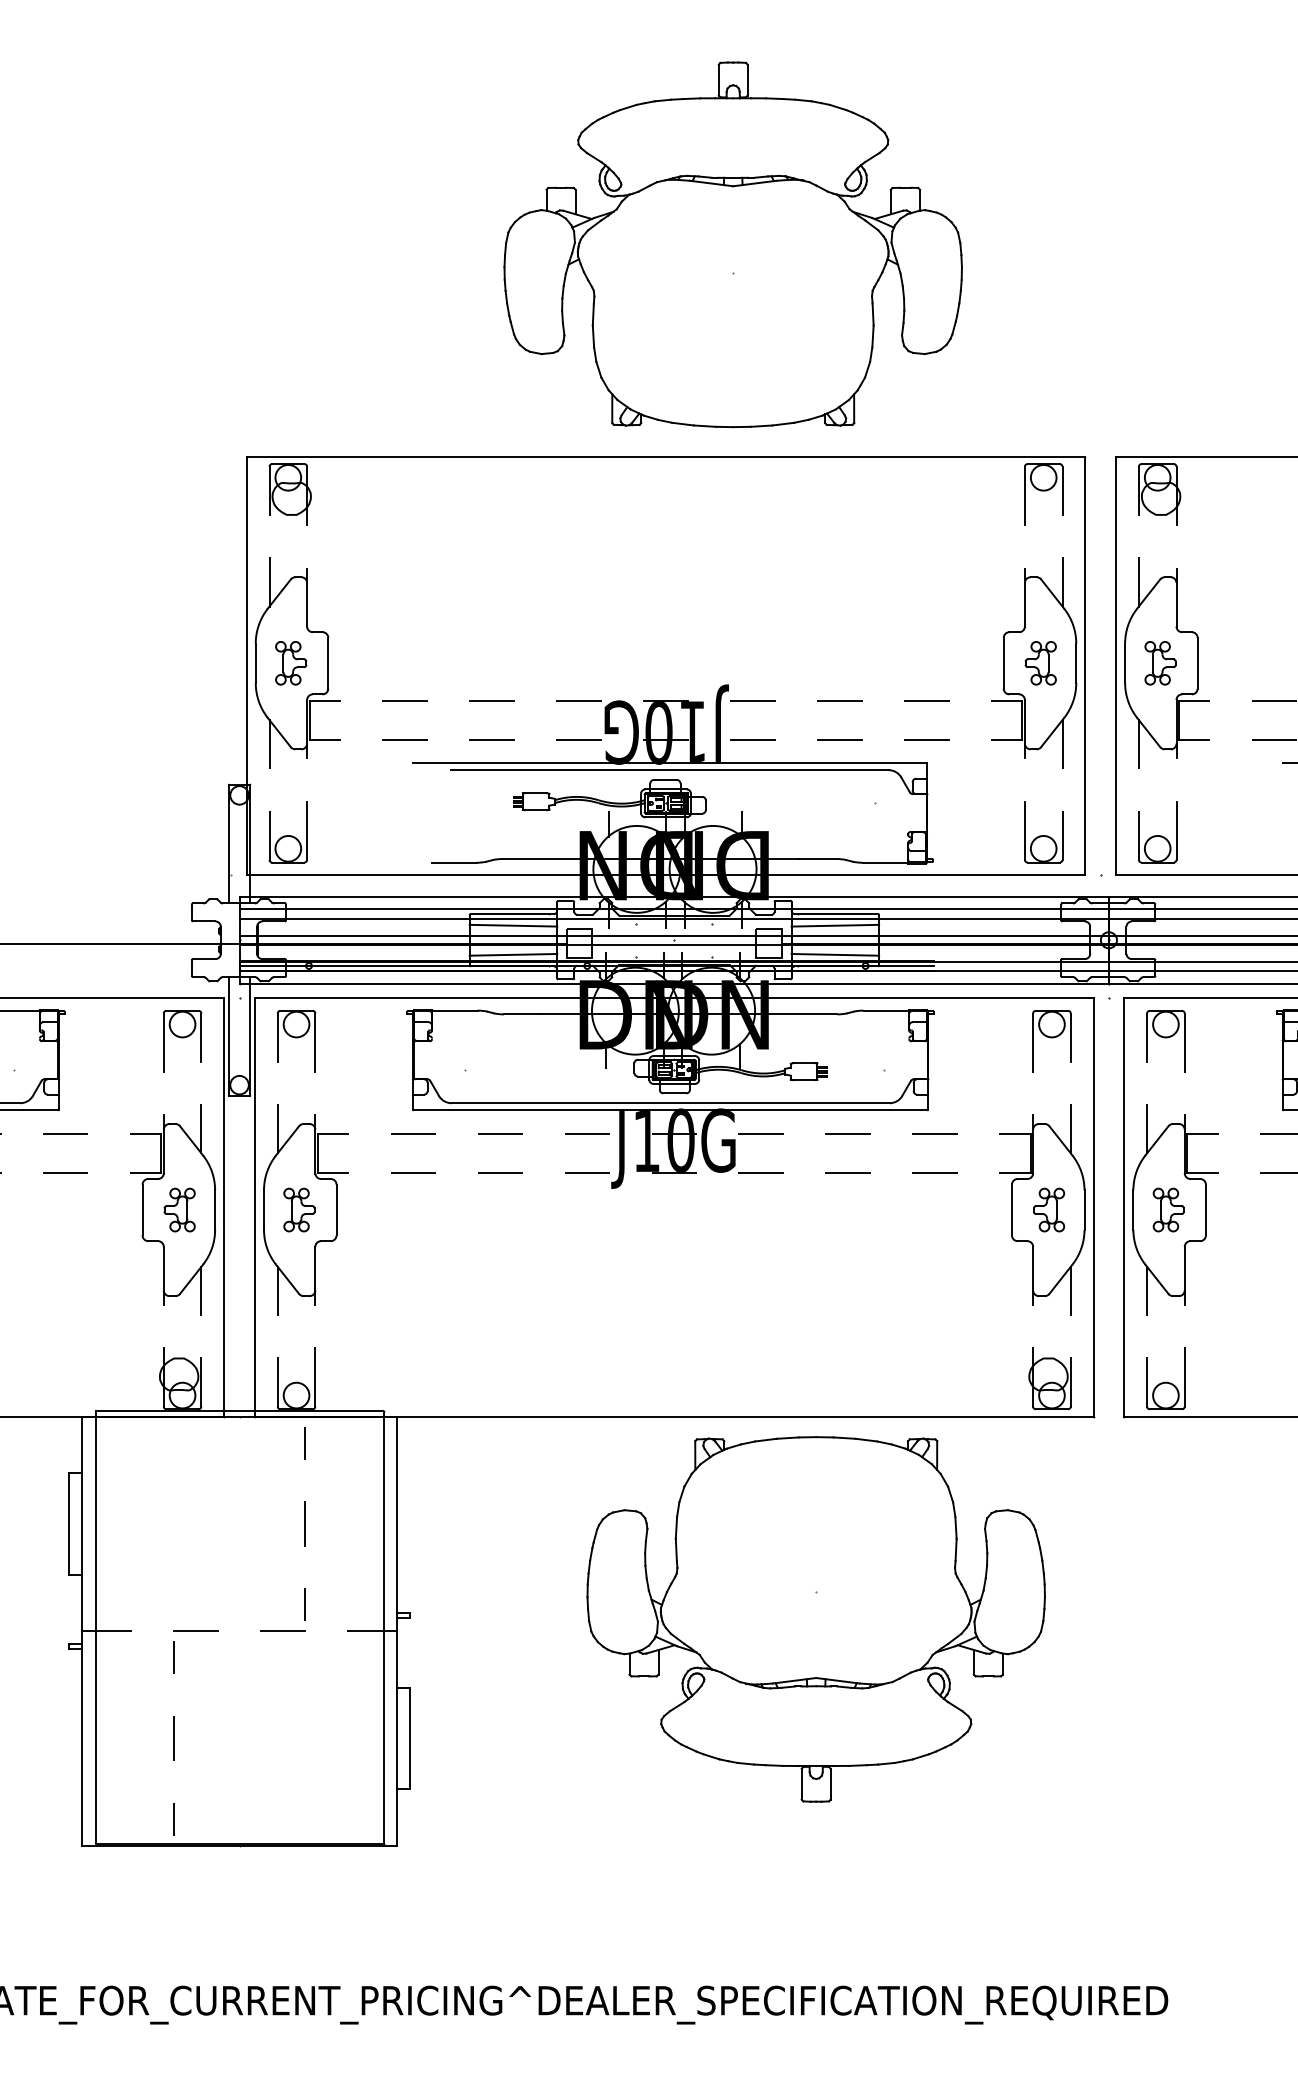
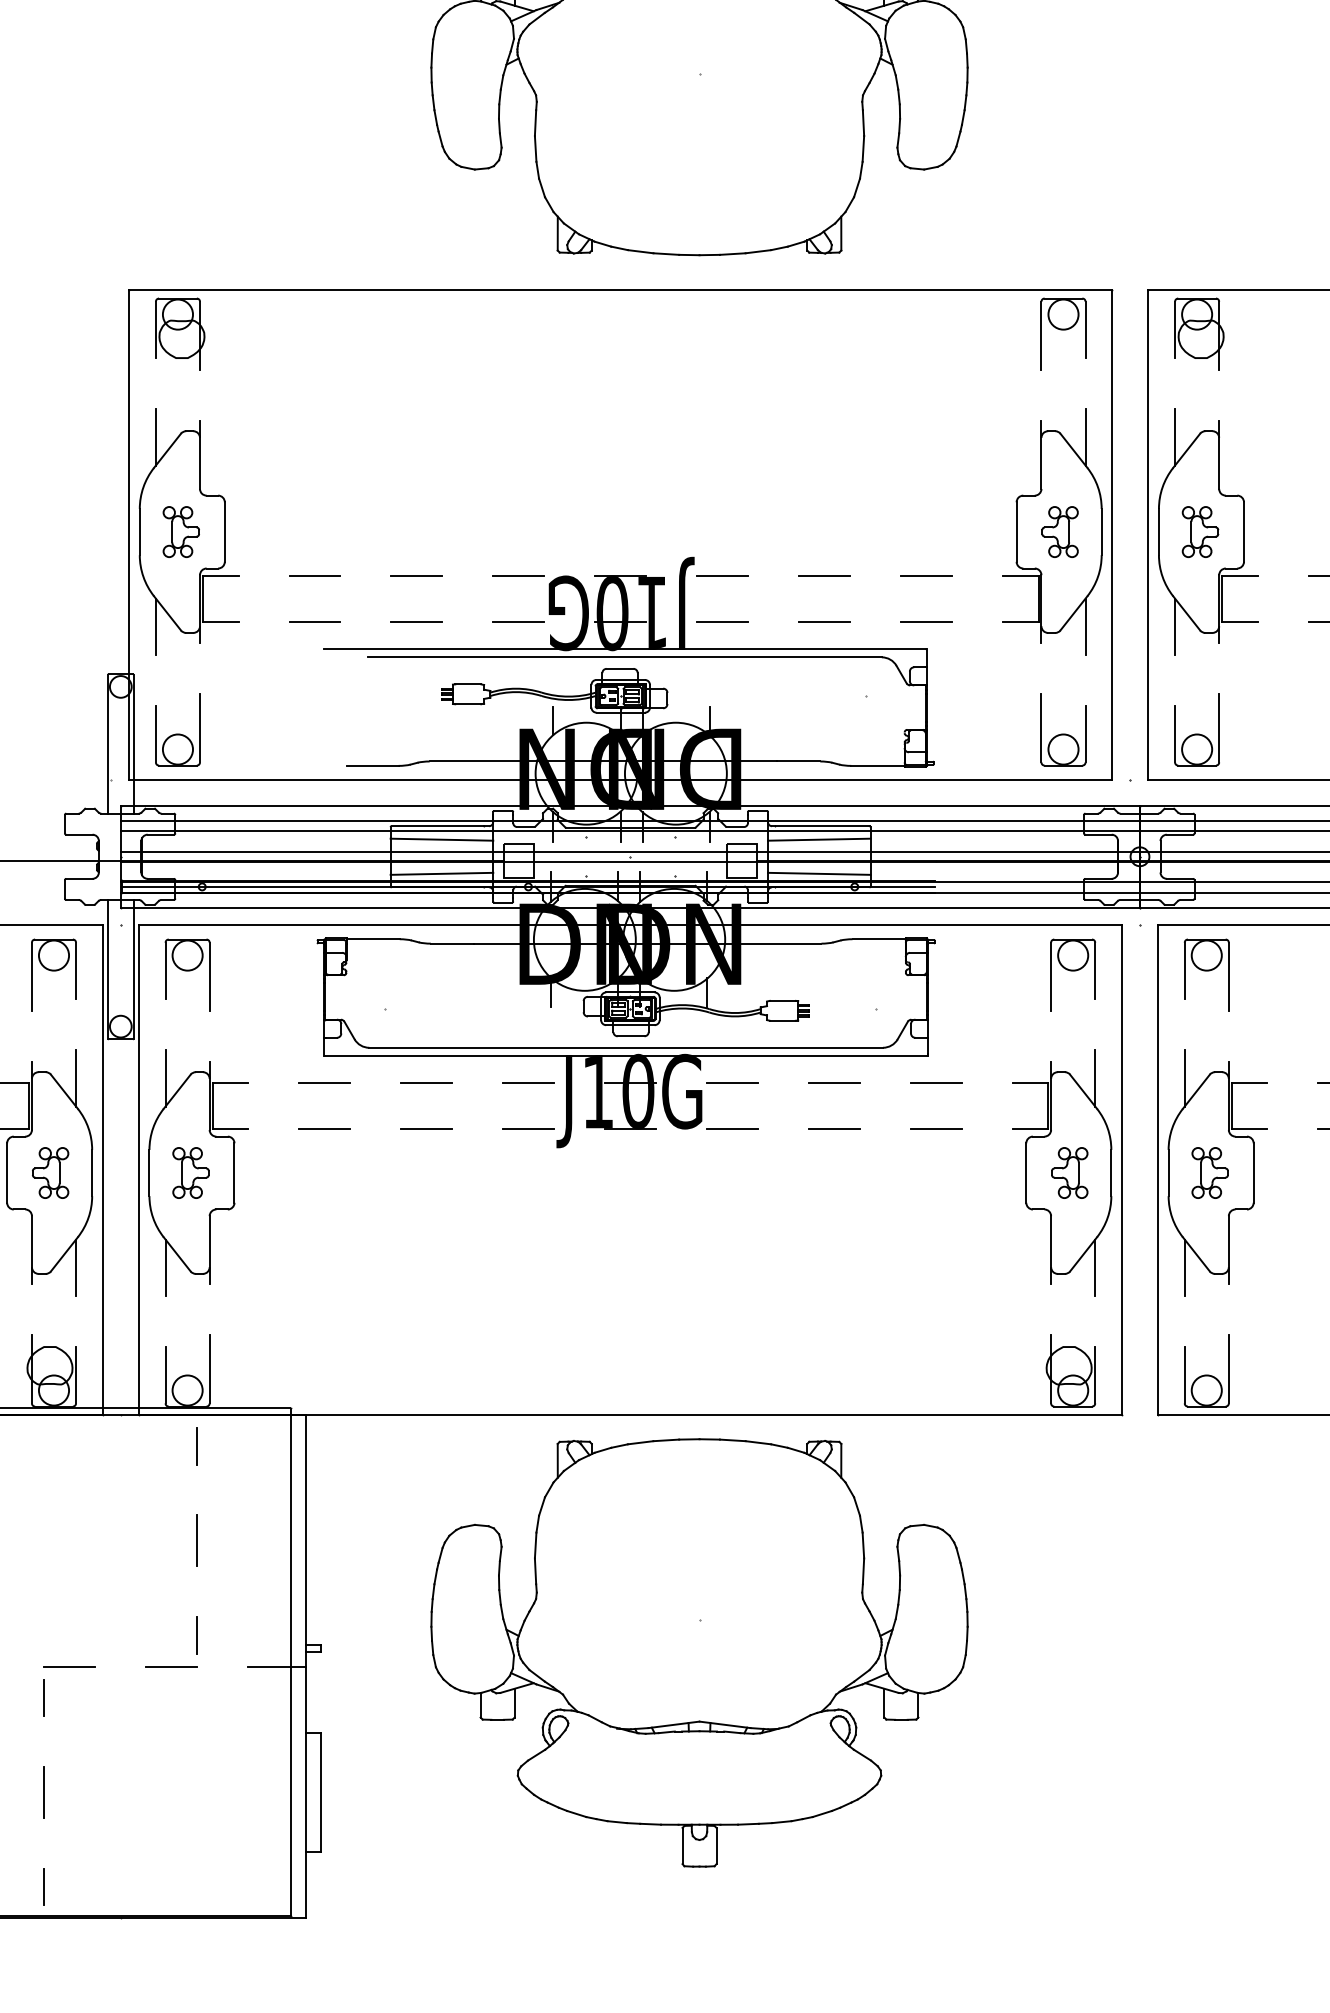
part: (815, 1619) -> (698, 1653), moved

